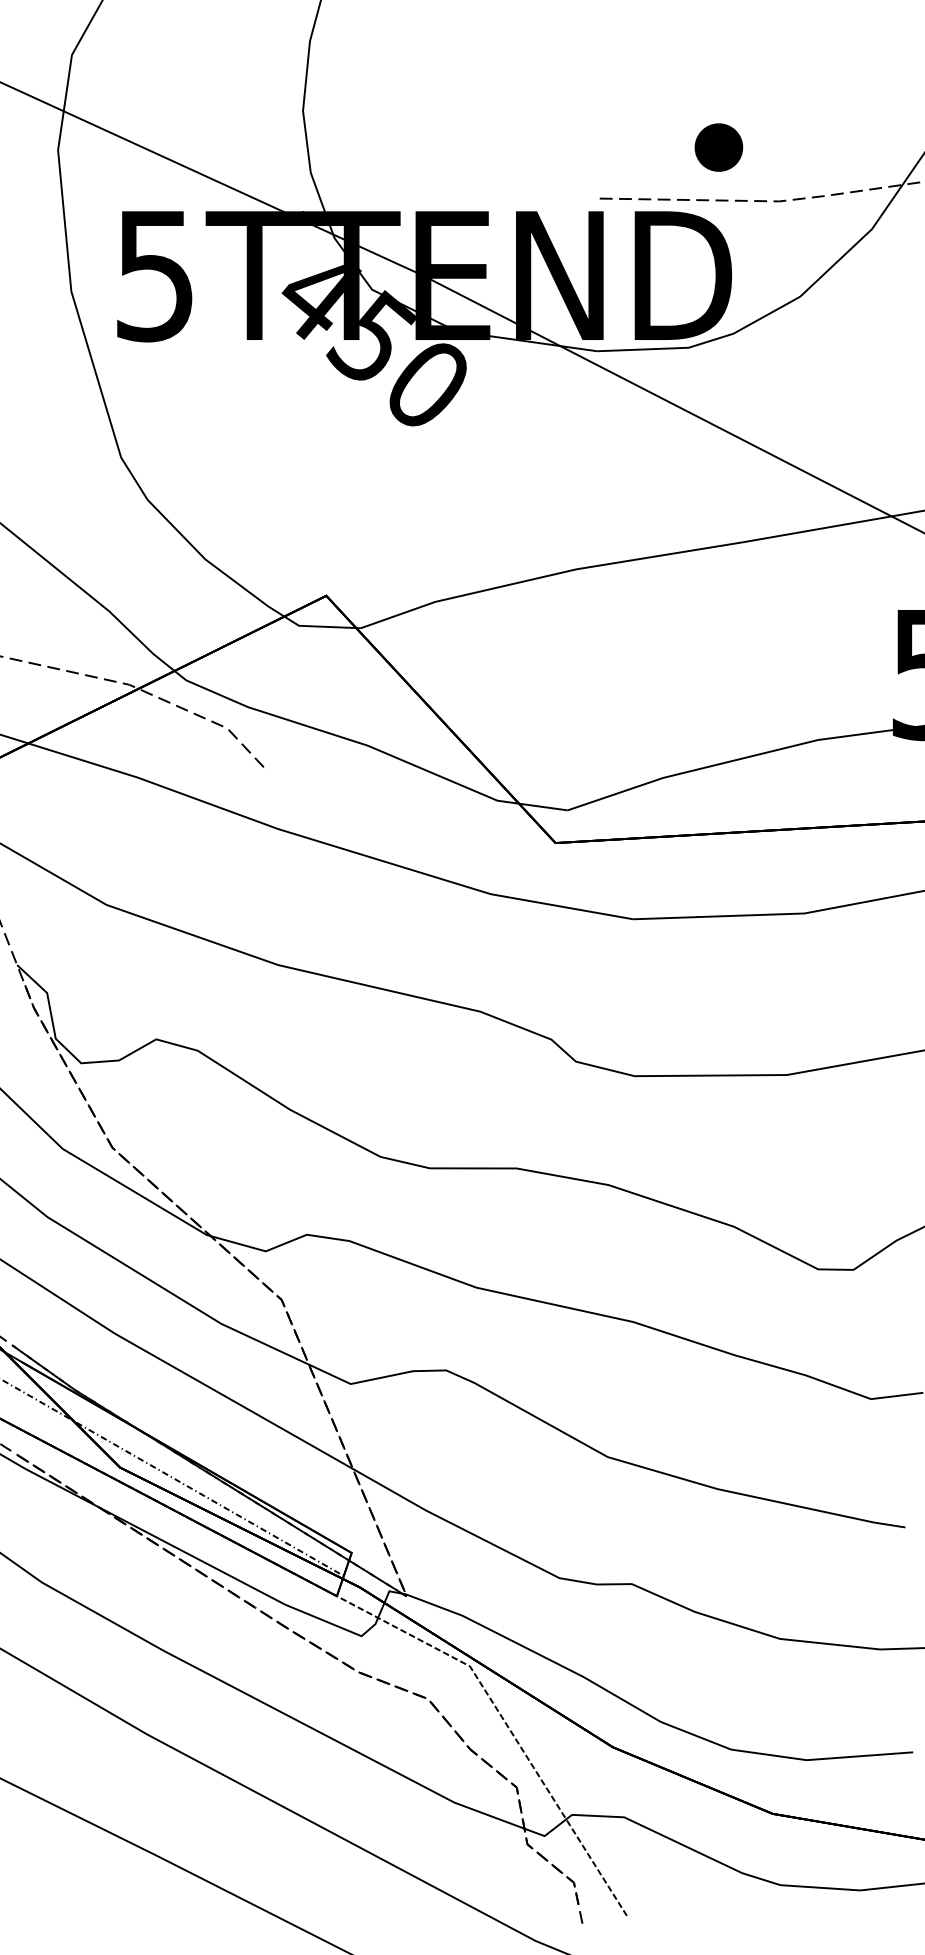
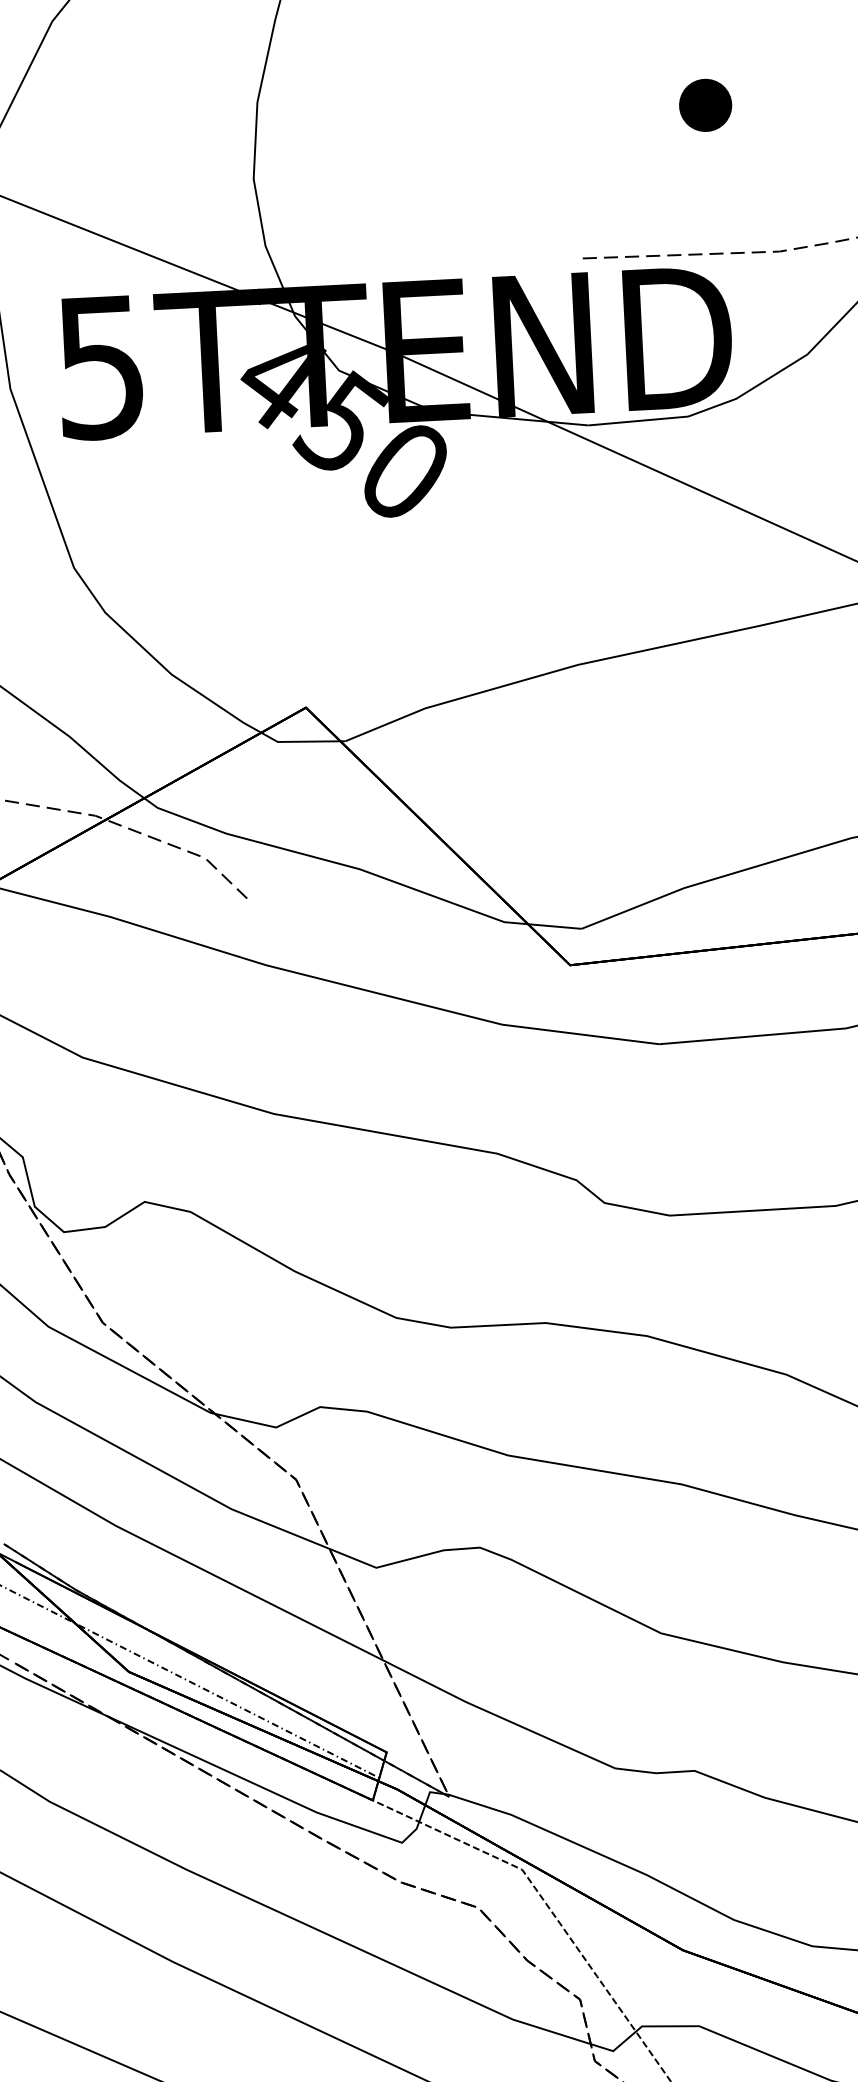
part: (718, 147) -> (705, 105), moved

